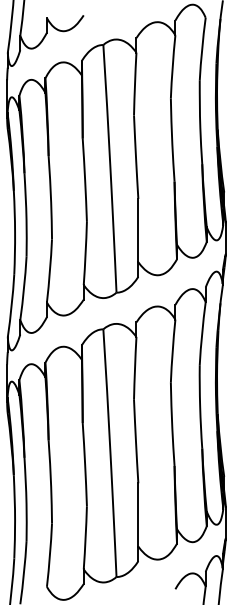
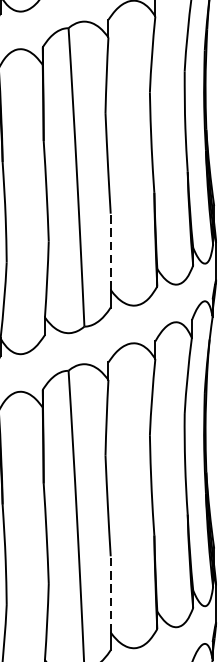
line: (138, 230) -> (110, 251), solid -> dashed
line: (138, 514) -> (110, 593), solid -> dashed

